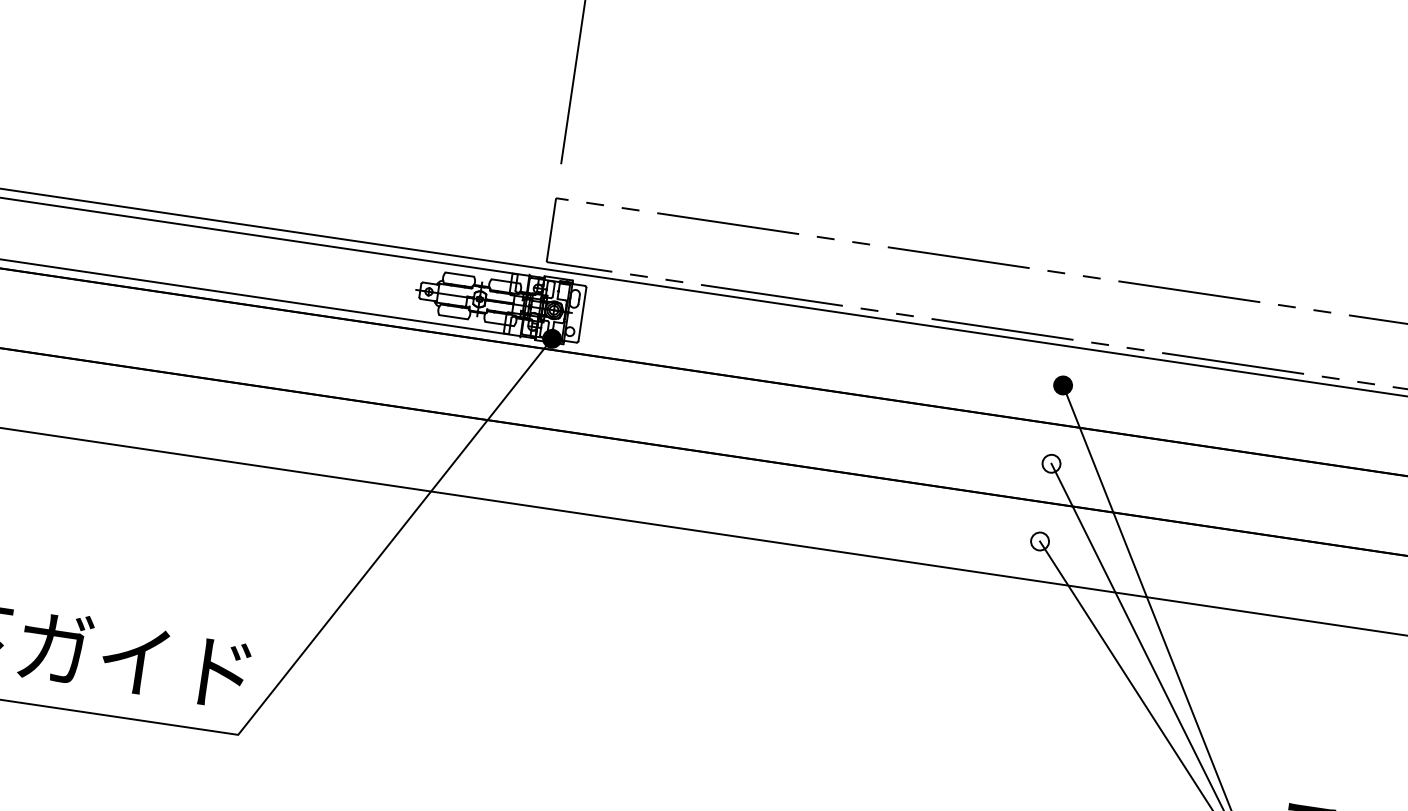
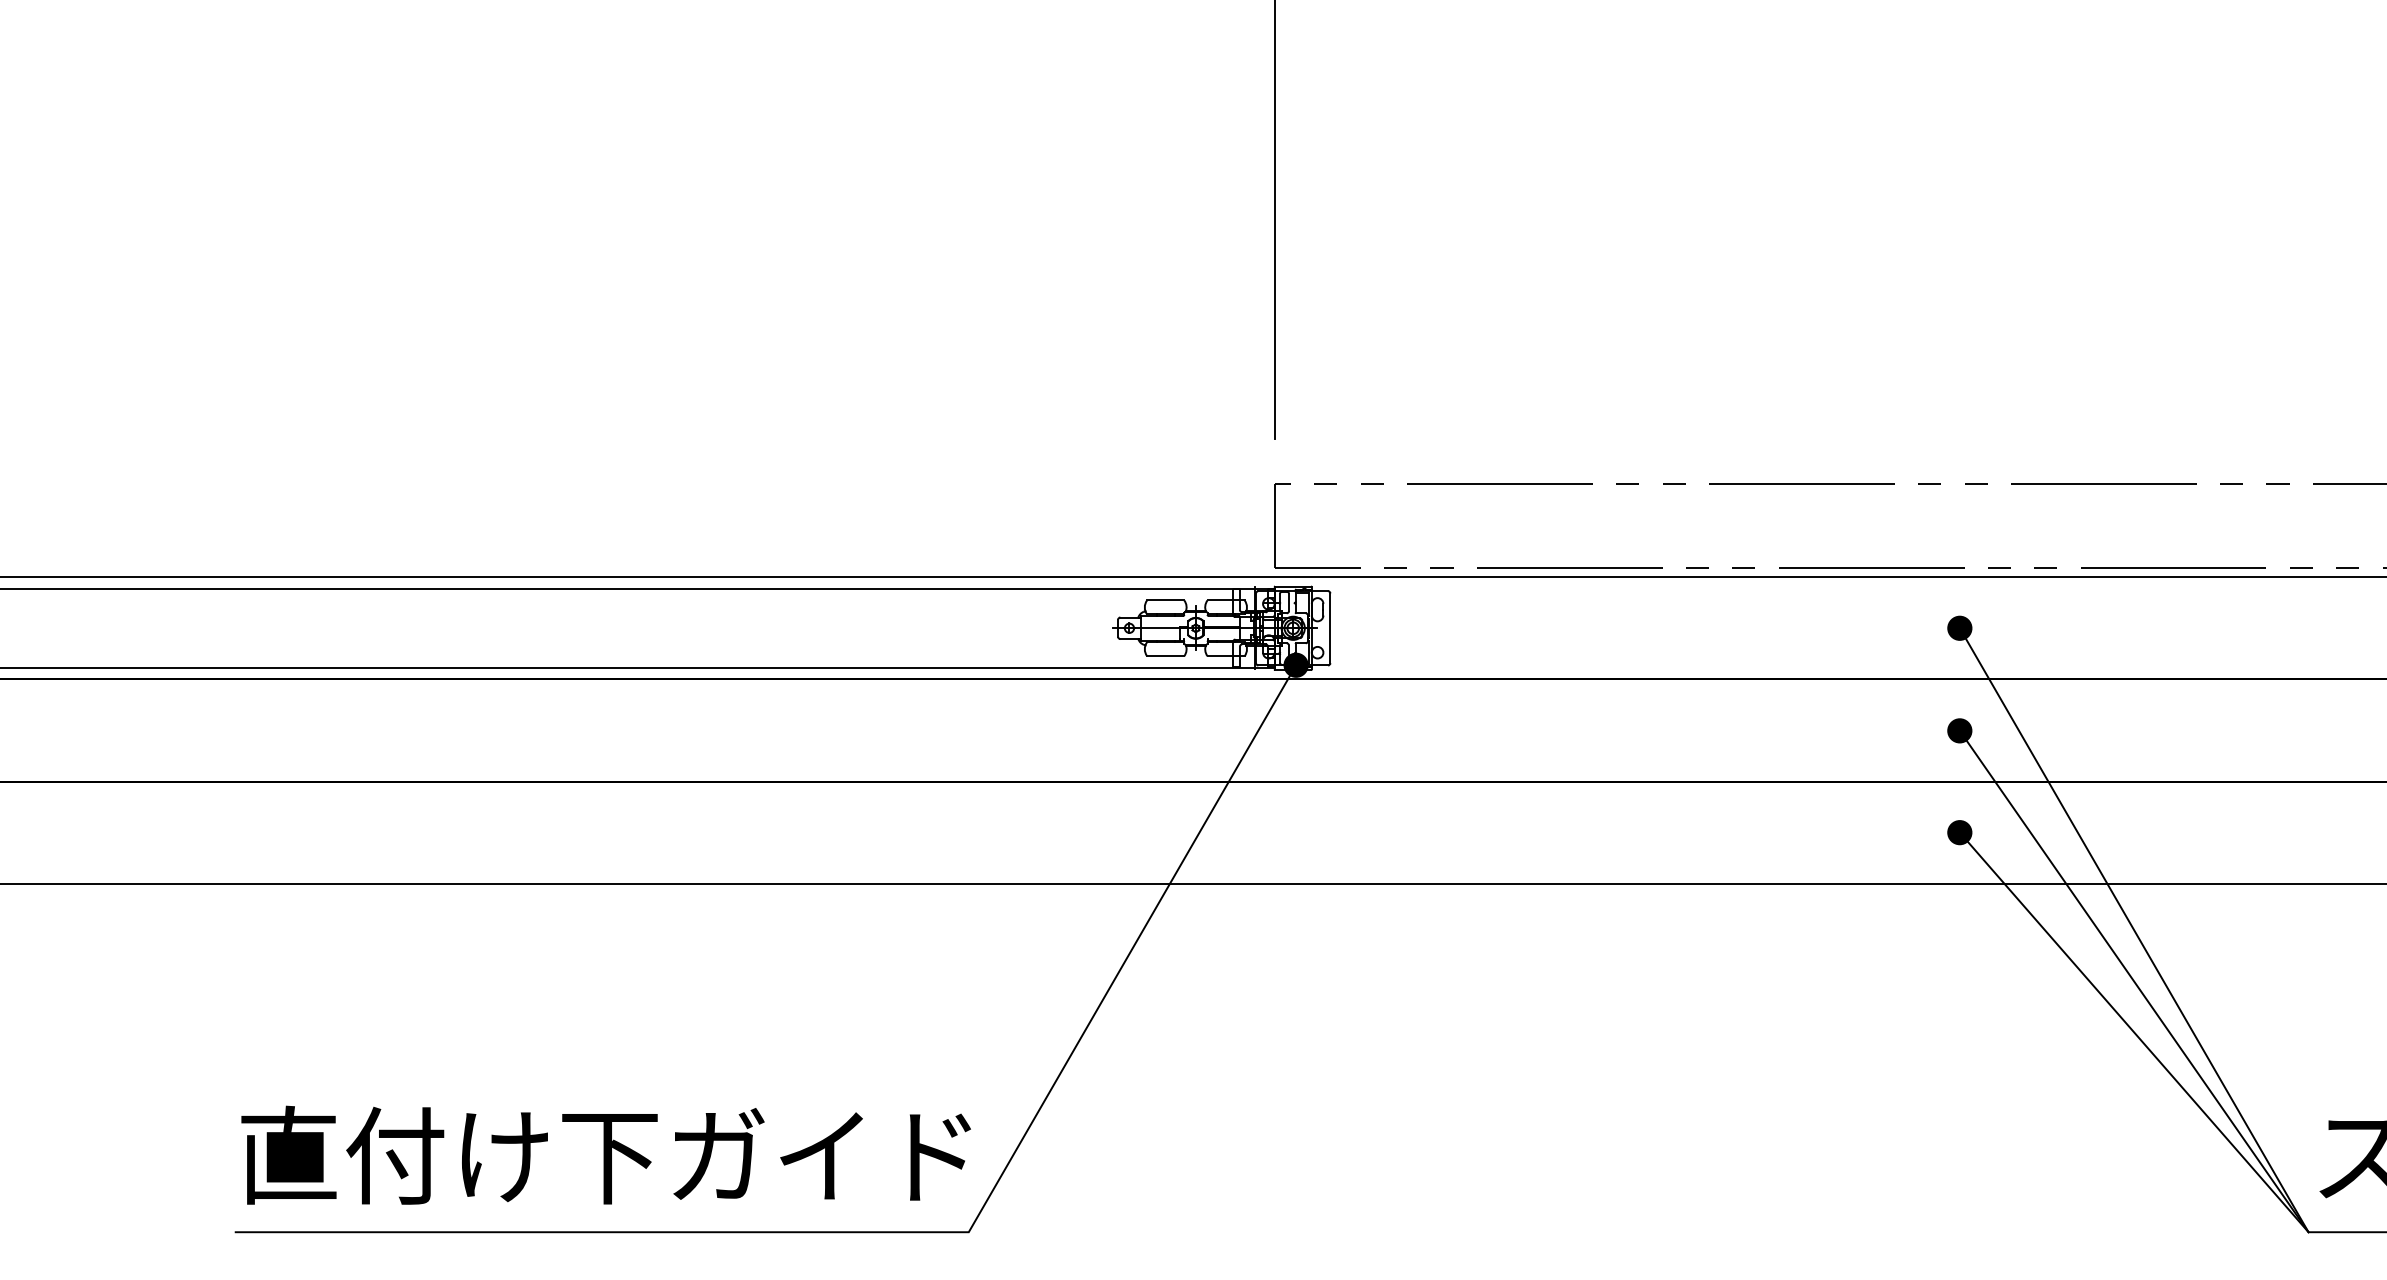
fill: (1051, 463) -> (1959, 730), added
fill: (1039, 541) -> (1959, 832), added

